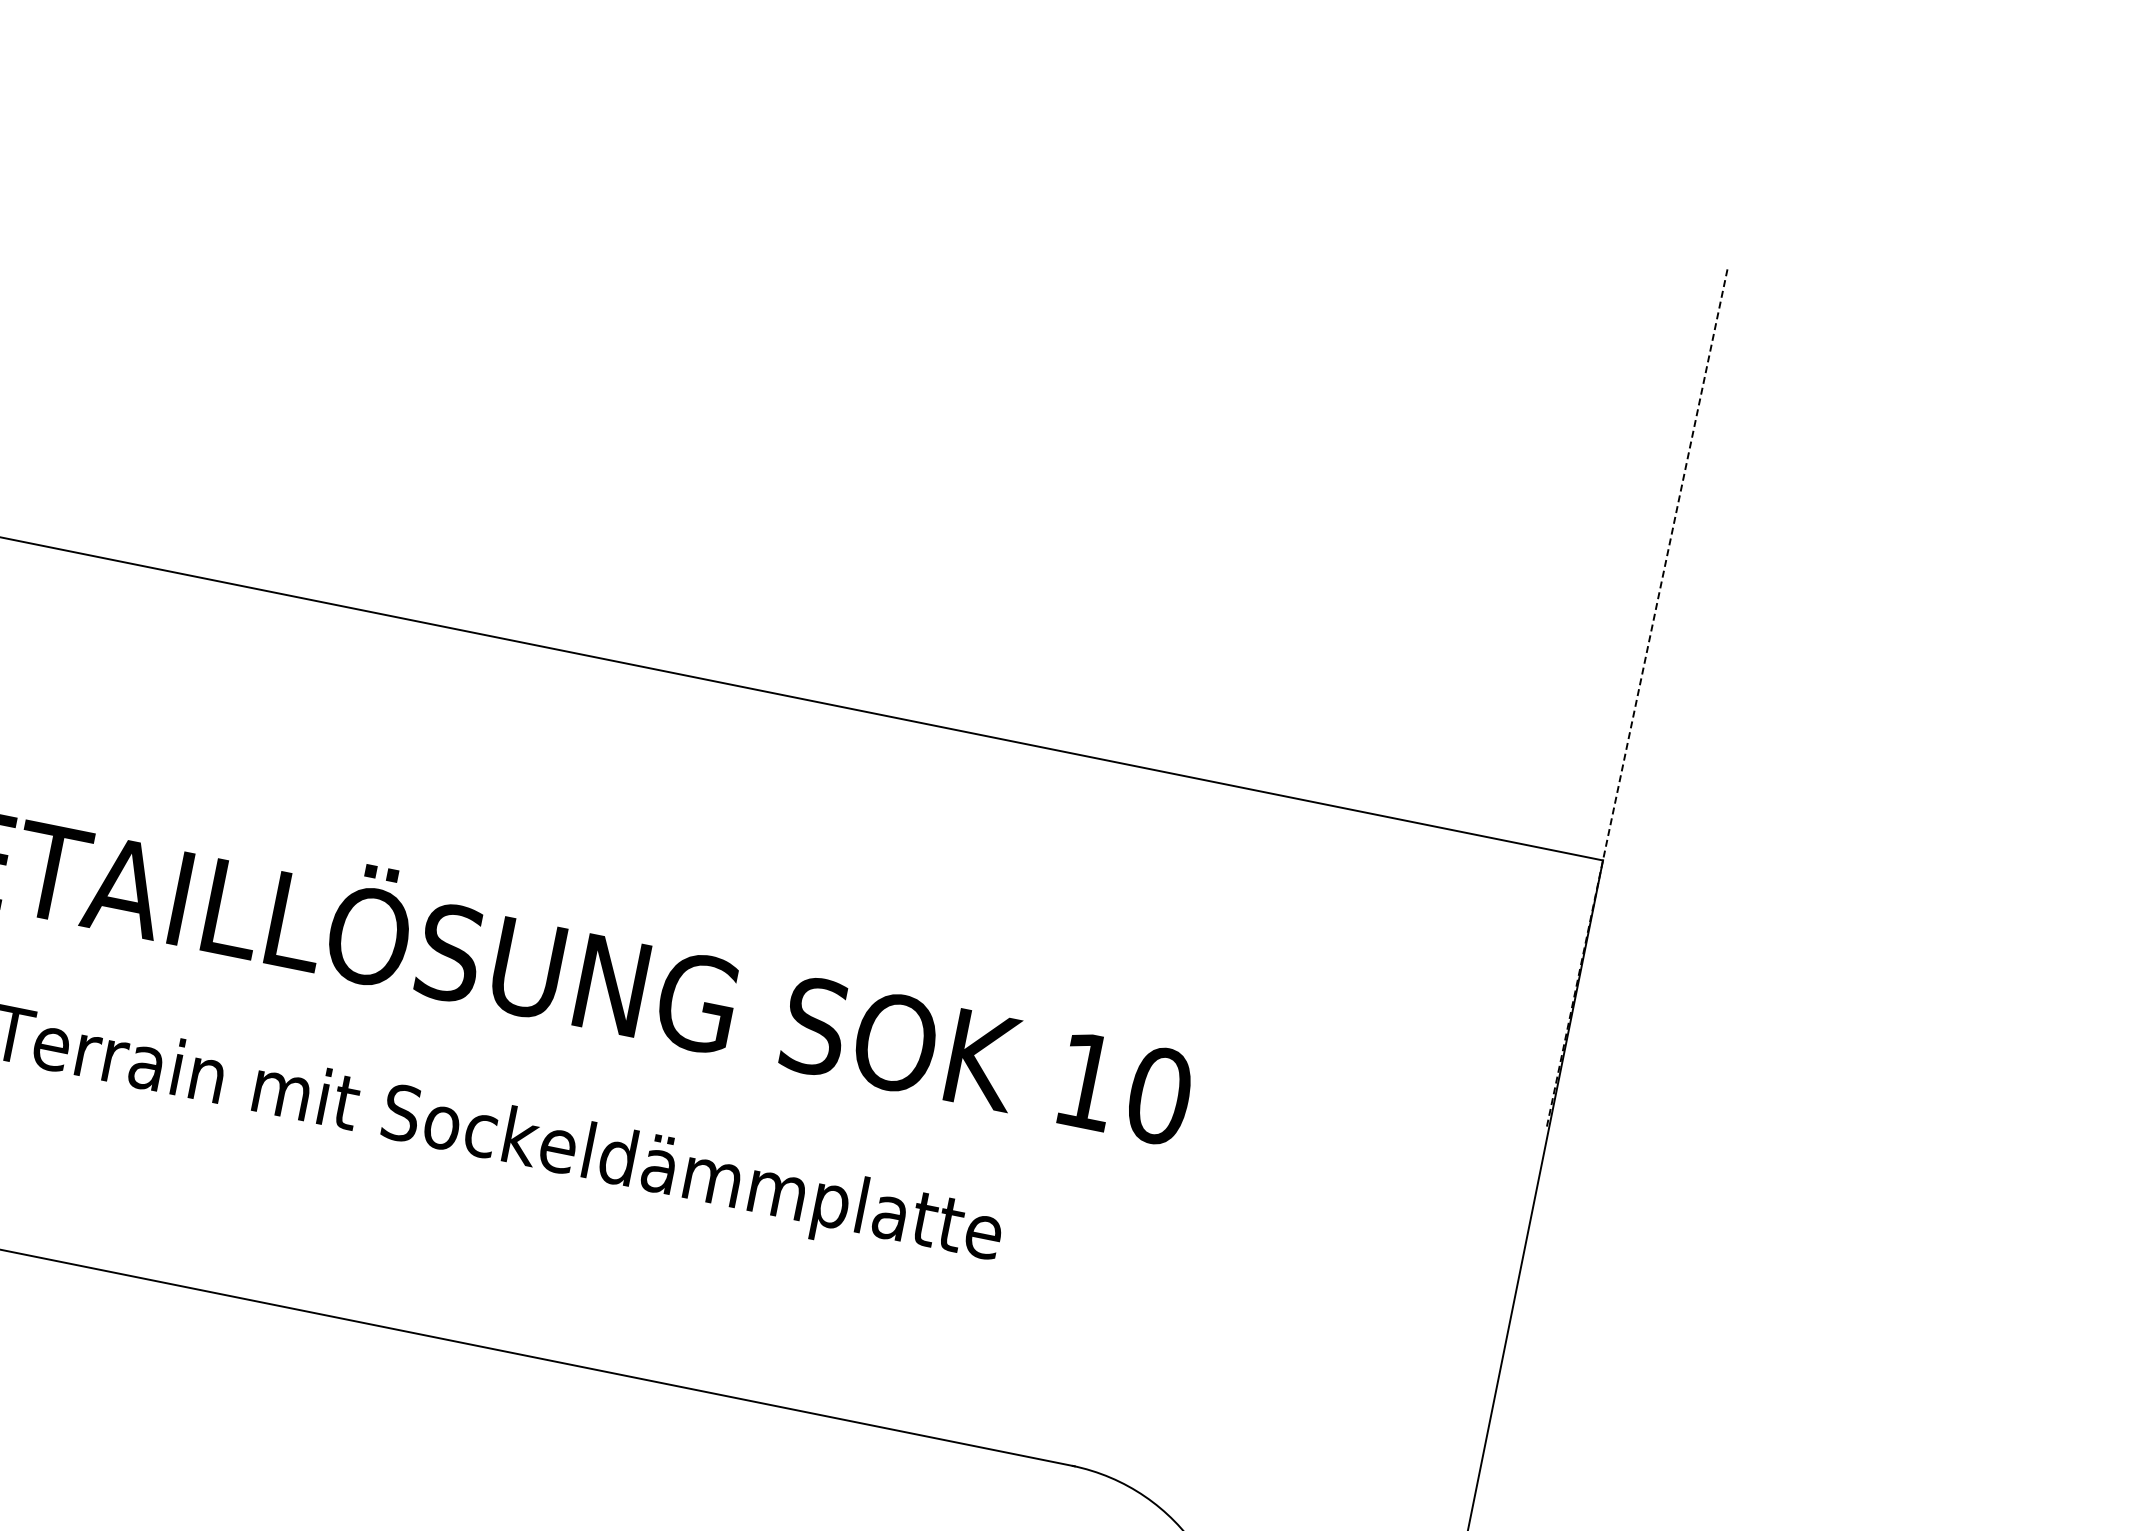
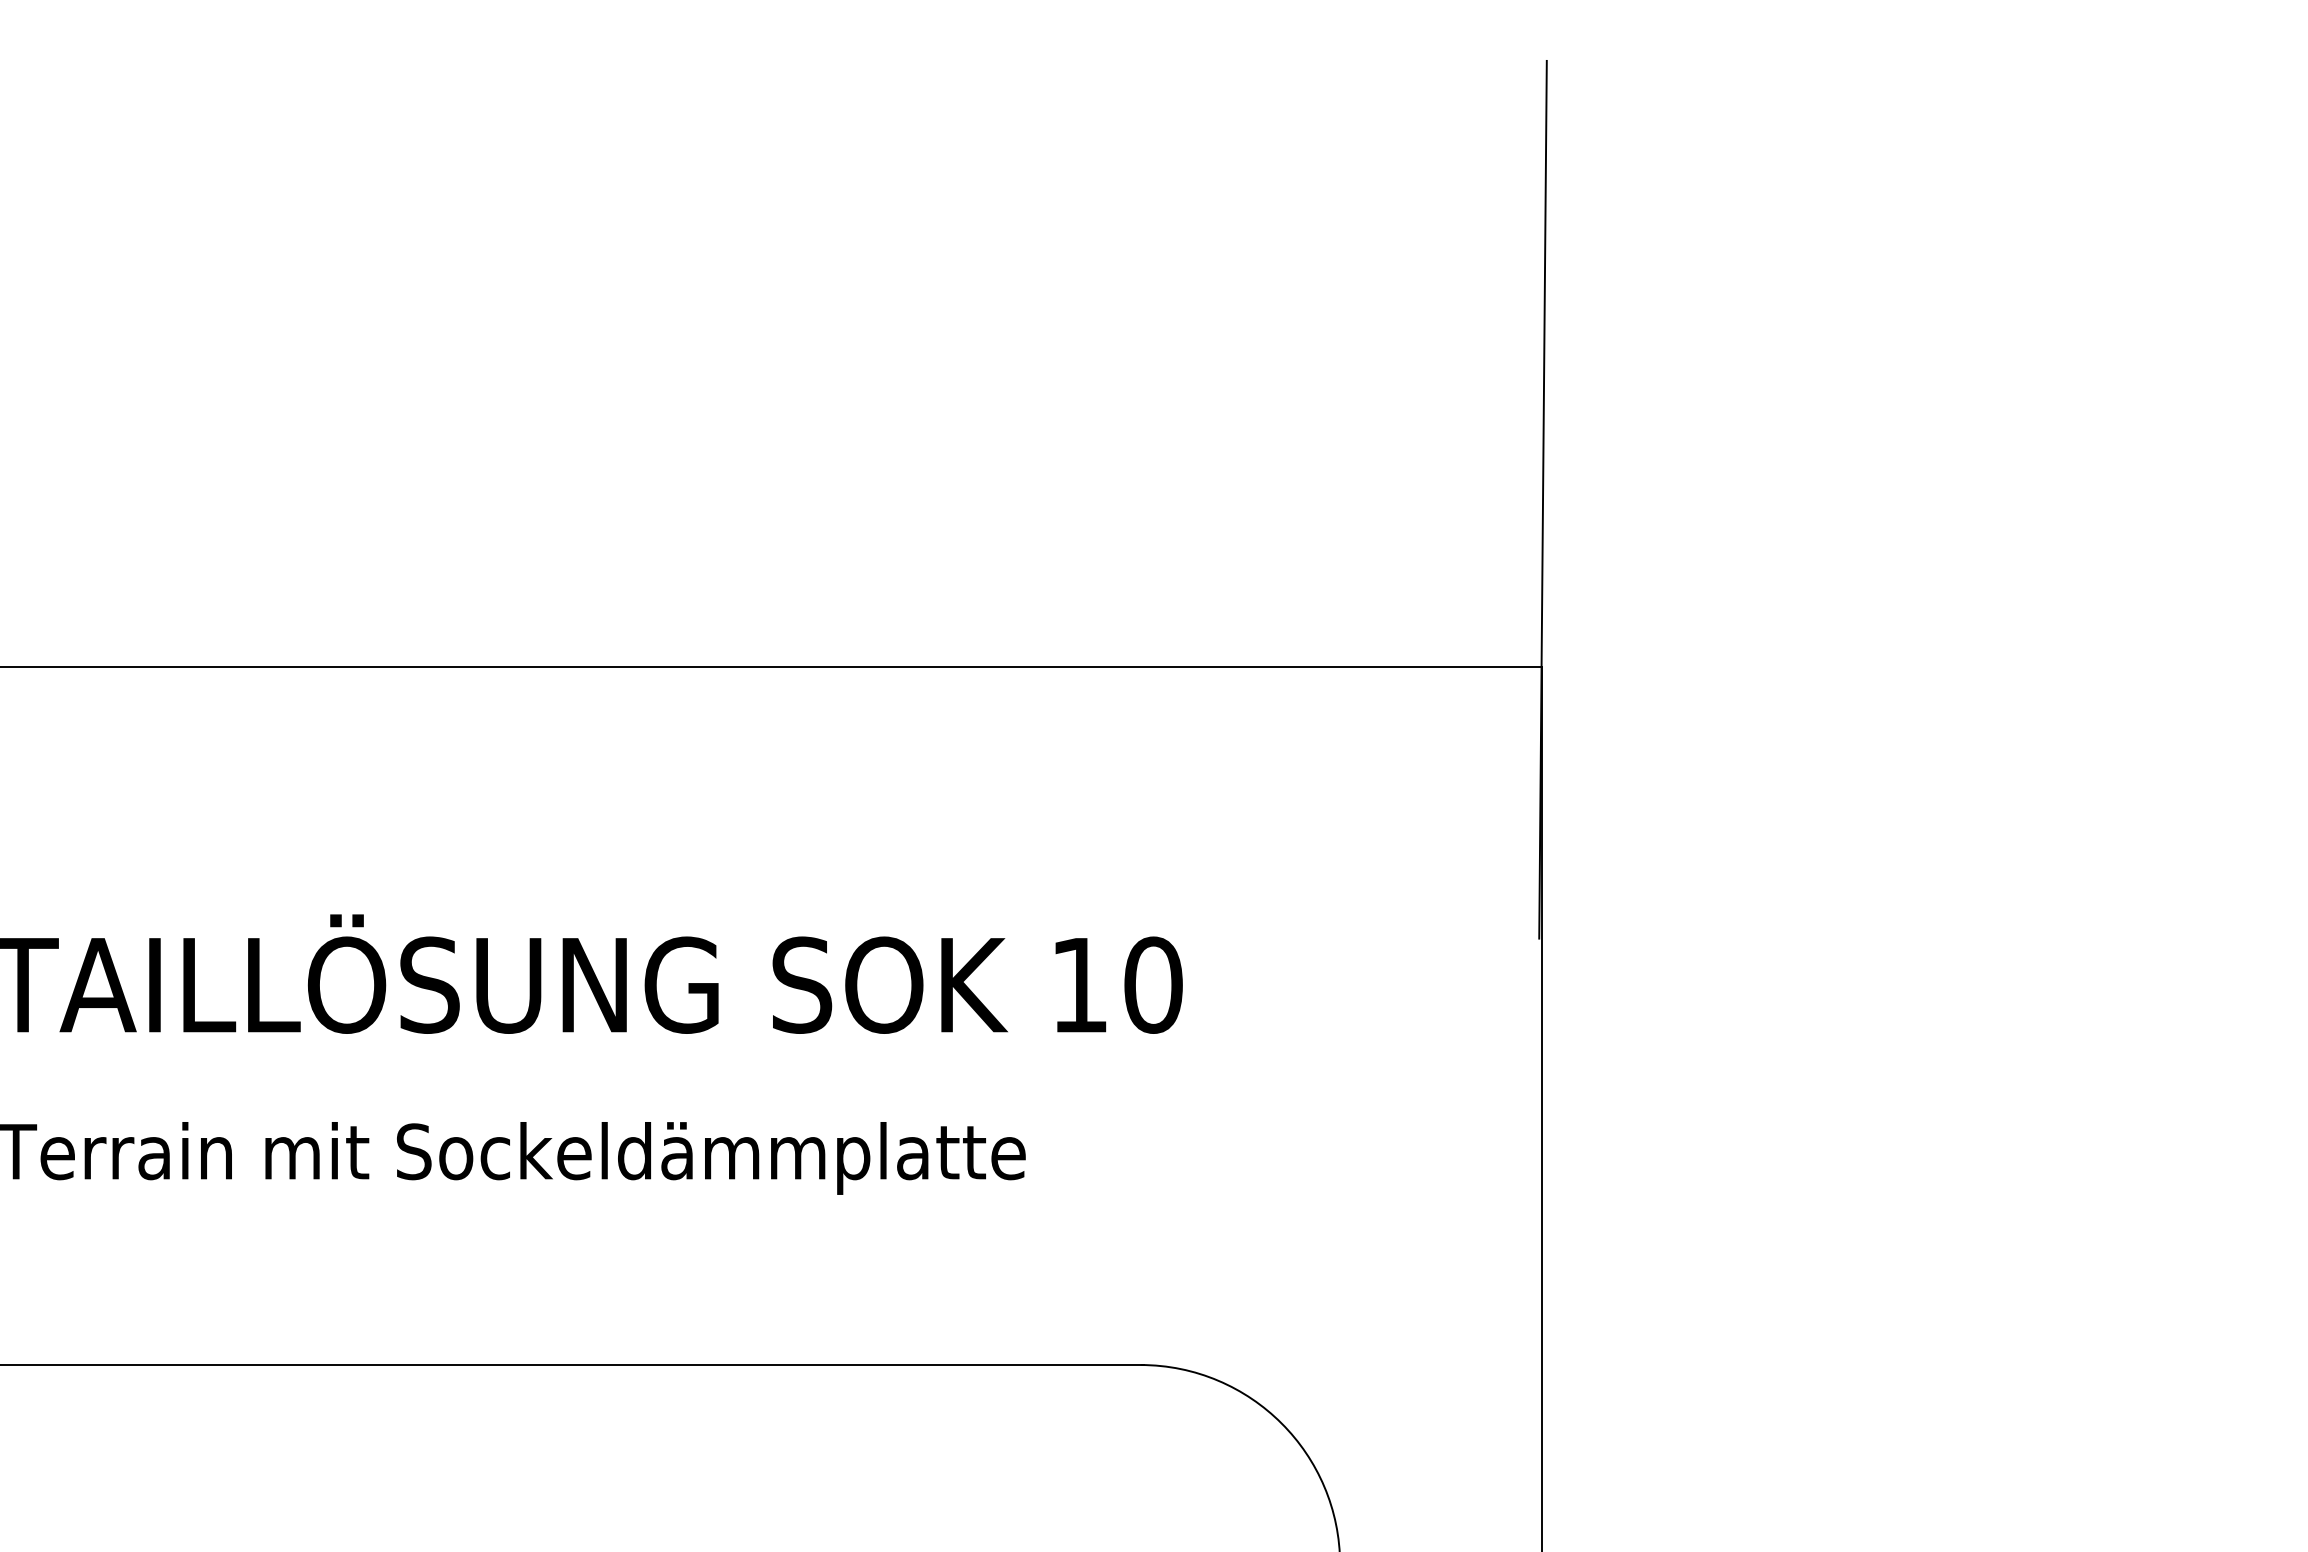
line: (1637, 696) -> (1543, 499), dashed -> solid

